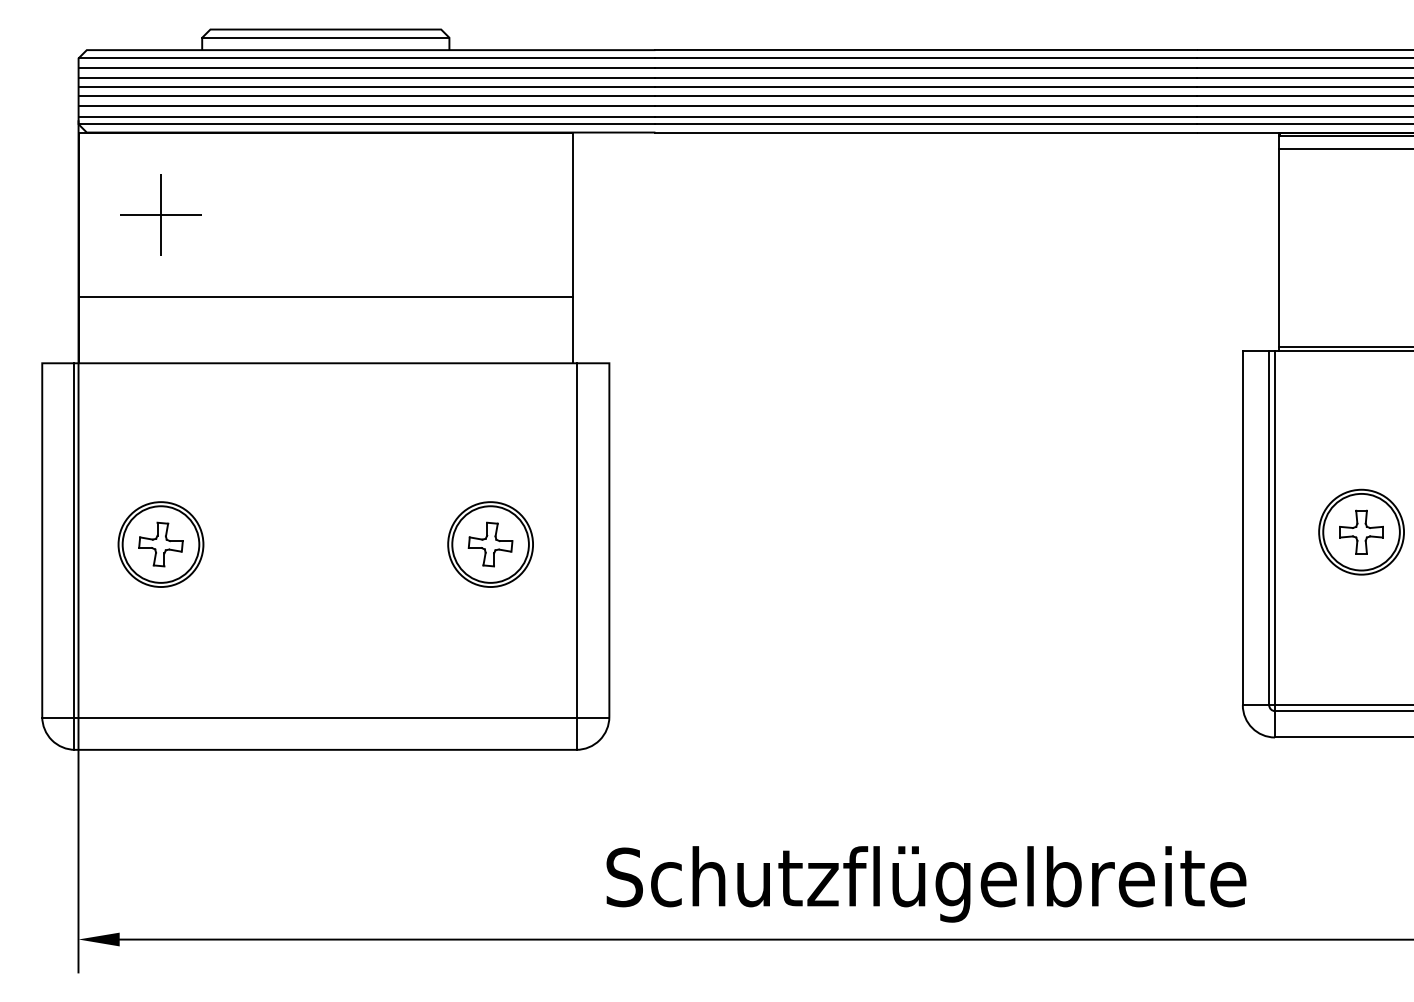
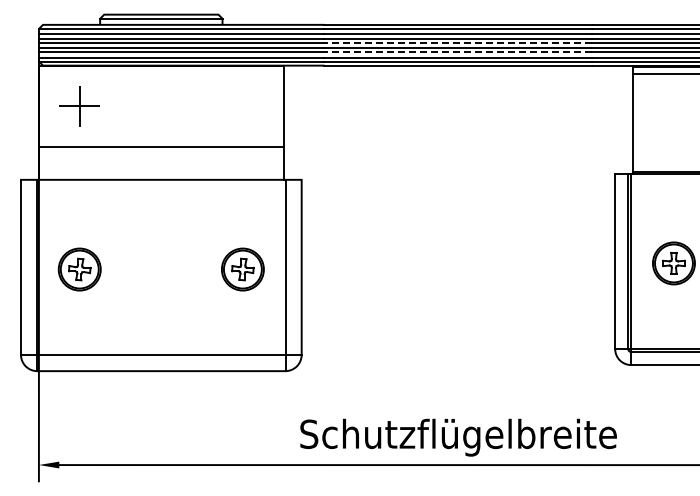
line: (926, 87) -> (458, 43), solid -> dashed
line: (926, 105) -> (458, 52), solid -> dashed

